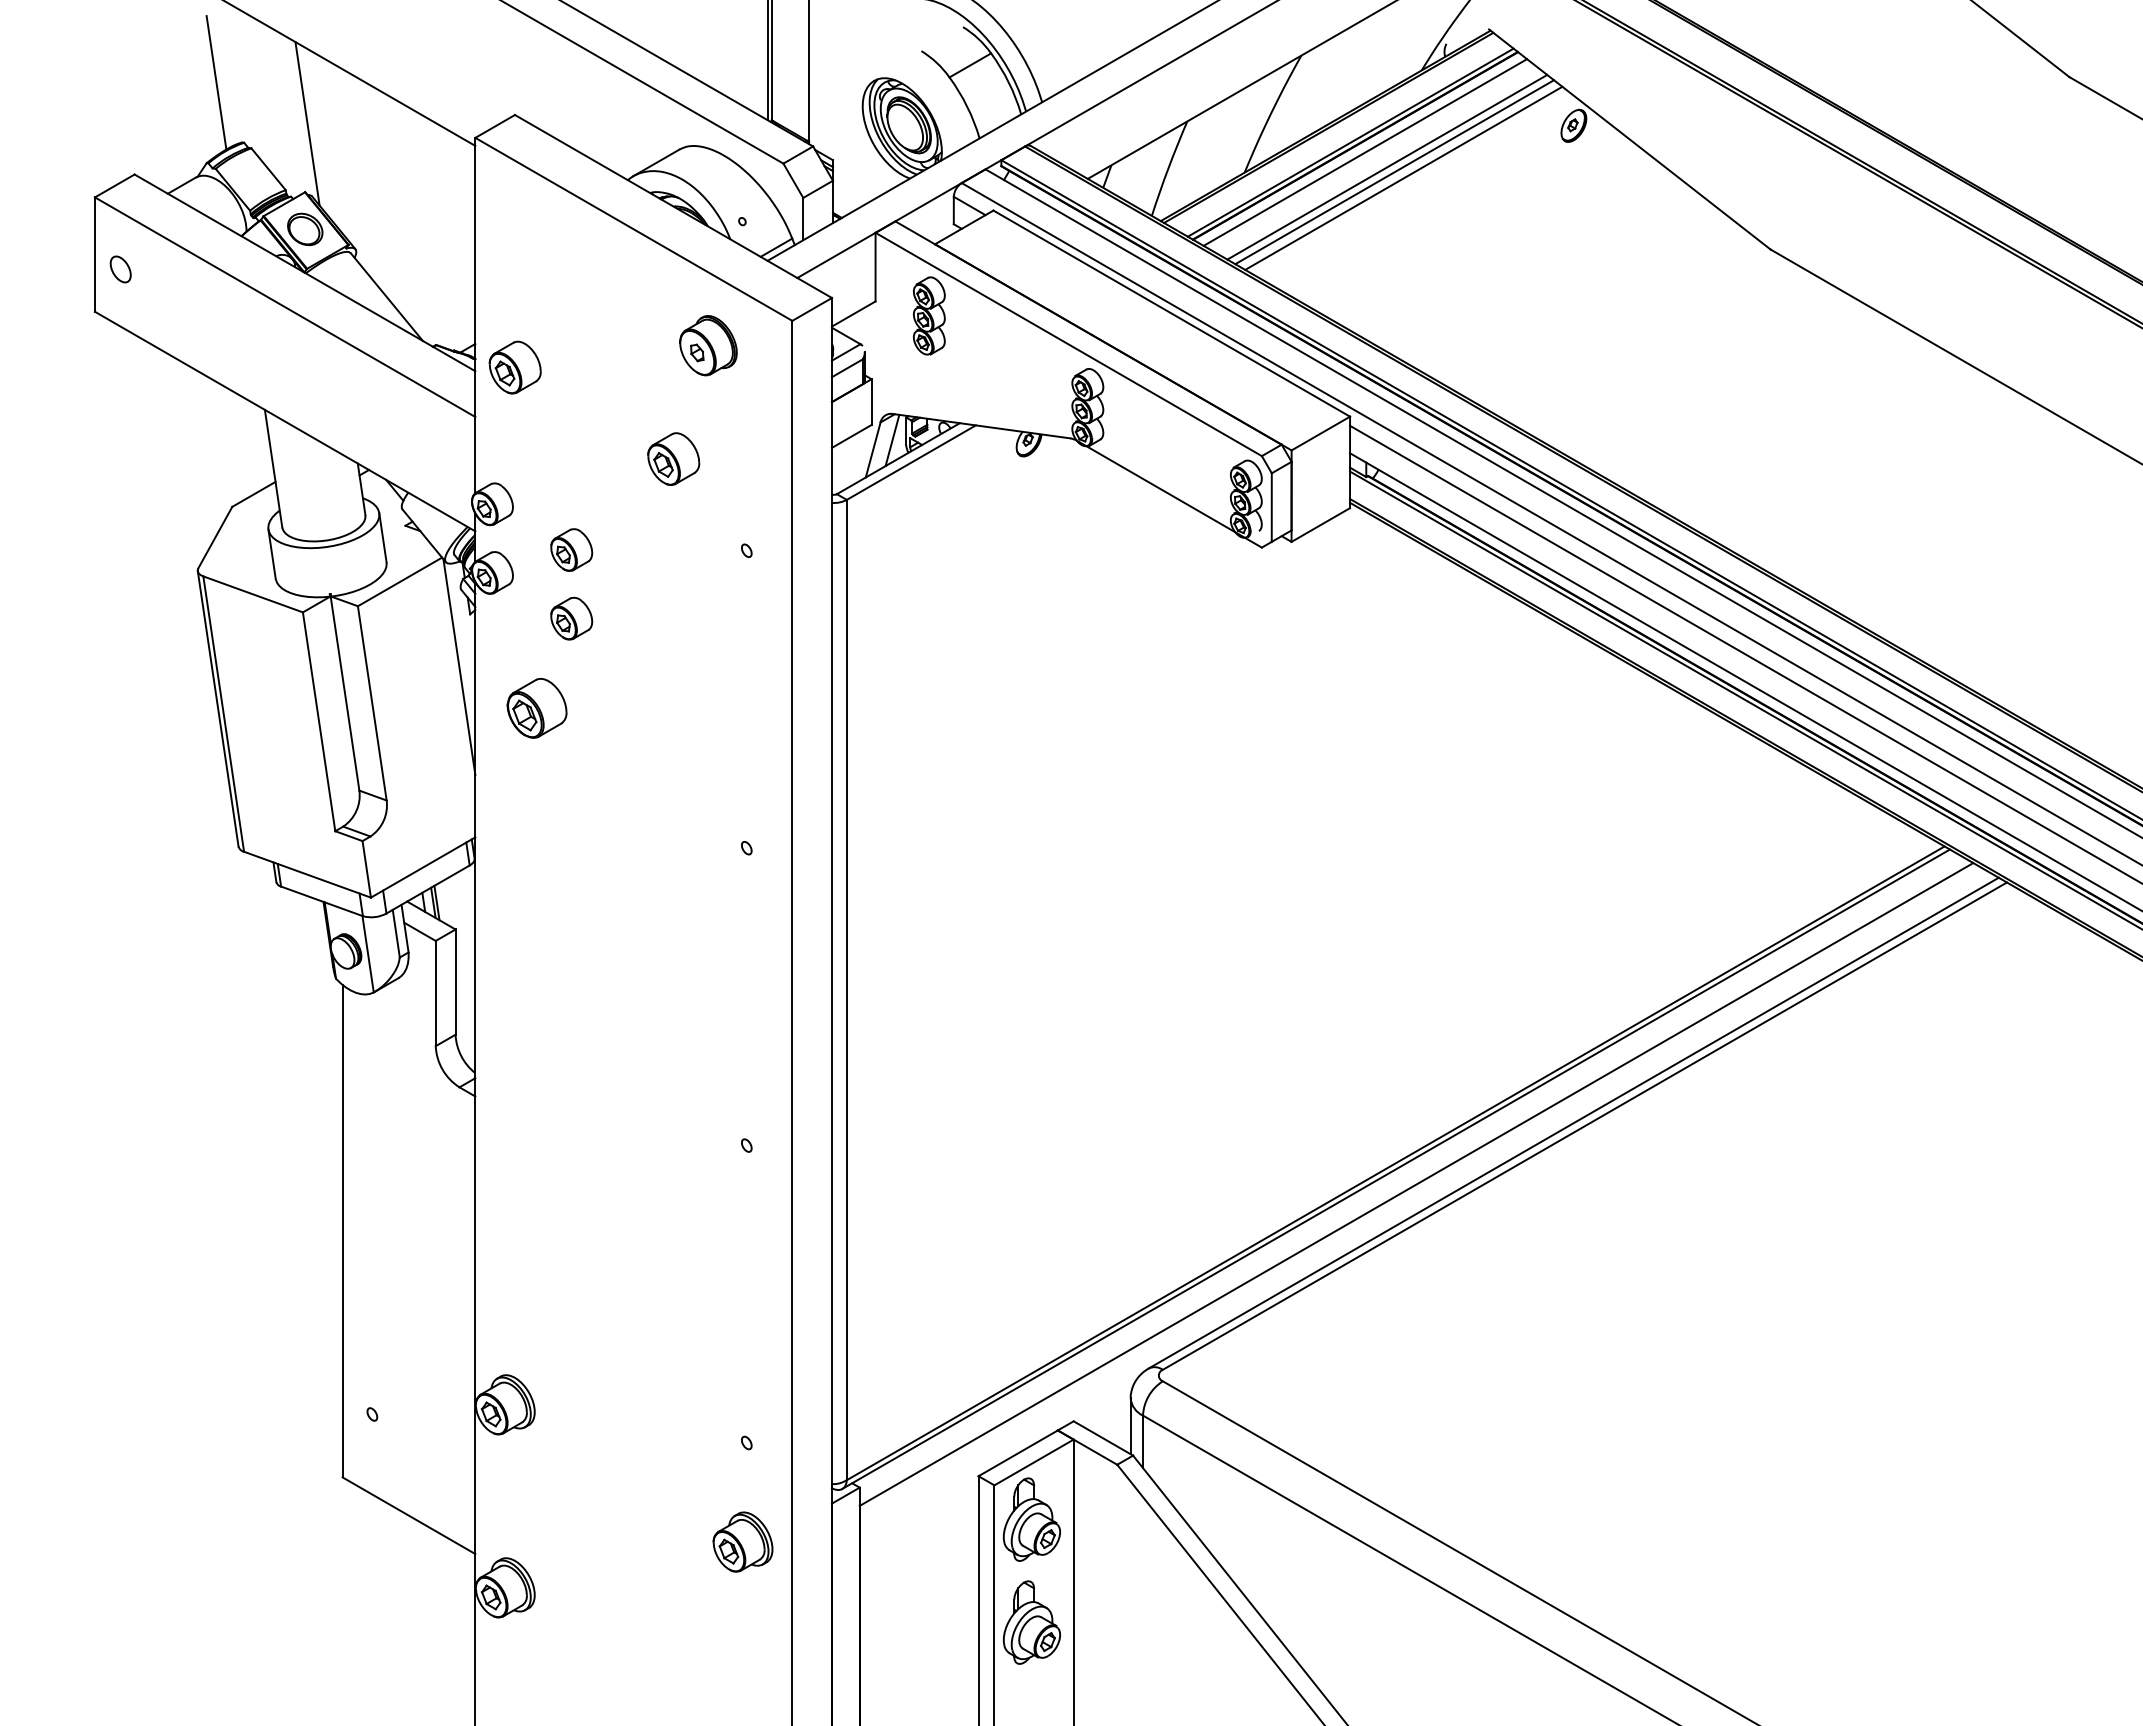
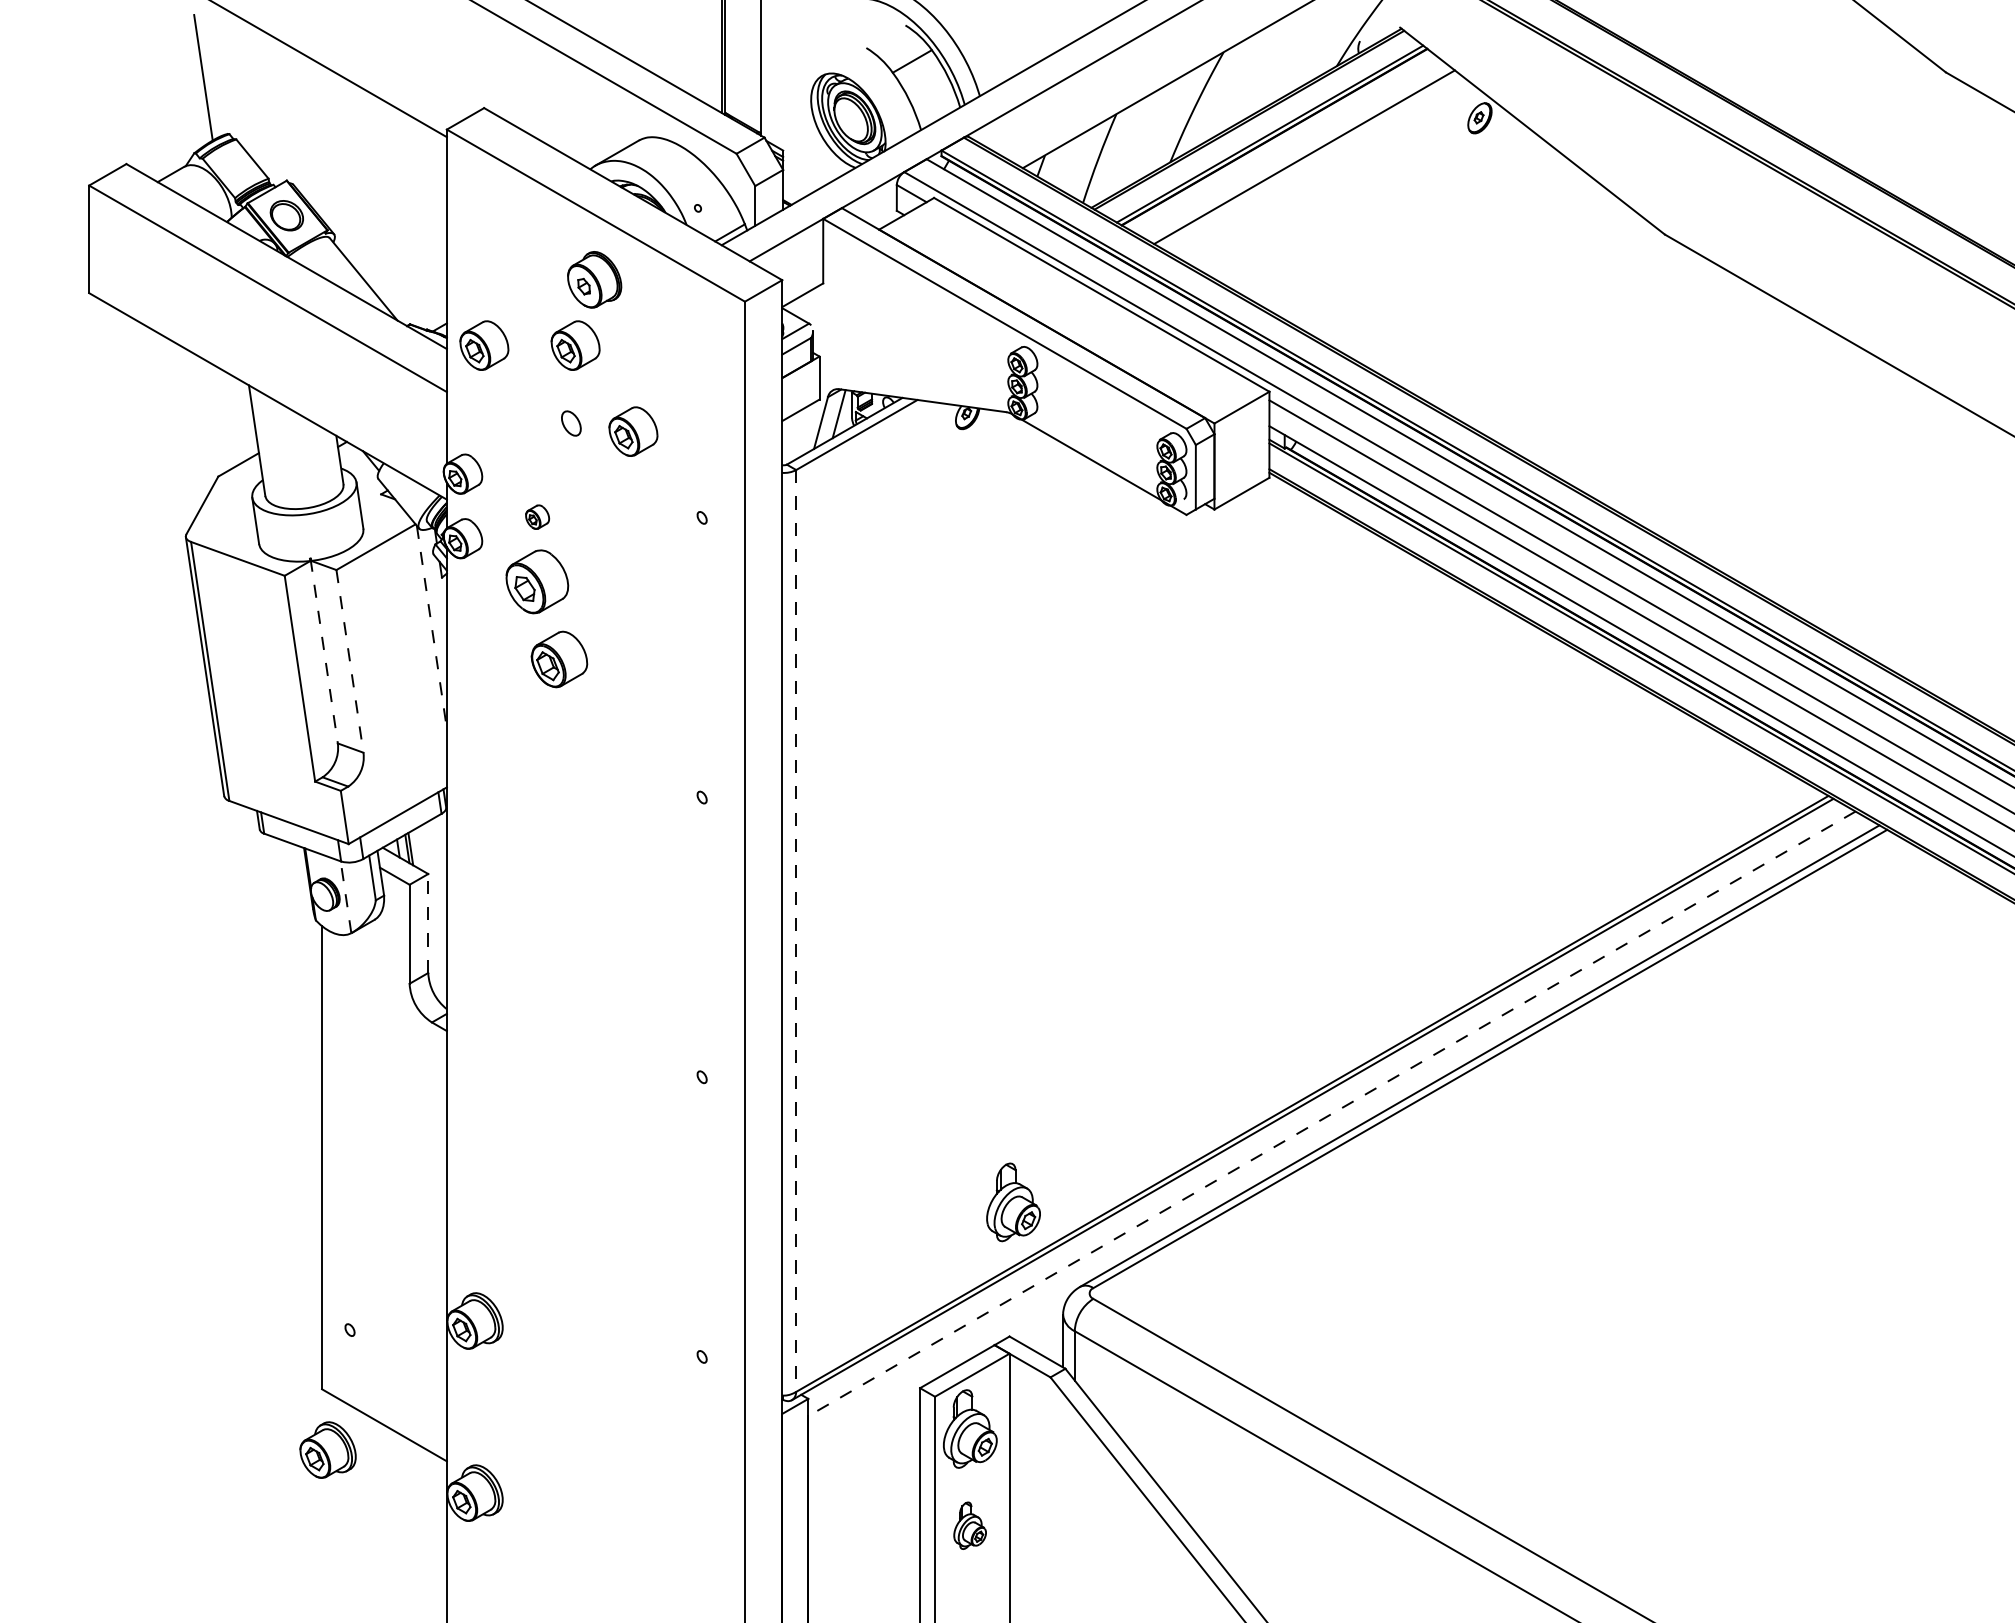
line: (307, 123) -> (289, 116), removed
line: (1365, 152) -> (1283, 143), removed
line: (1394, 172) -> (1311, 162), removed
line: (1403, 177) -> (1319, 166), removed
part: (120, 269) -> (571, 423), moved
part: (928, 315) -> (873, 296), removed
part: (708, 345) -> (594, 279), moved
part: (611, 367) -> (574, 345), added
part: (571, 549) -> (537, 516), size x0.6
part: (571, 618) -> (537, 581), size x1.6
line: (459, 667) -> (431, 627), solid -> dashed
line: (344, 692) -> (323, 651), solid -> dashed
line: (372, 703) -> (350, 661), solid -> dashed
part: (536, 707) -> (558, 658), moved
line: (368, 954) -> (346, 897), solid -> dashed
line: (455, 982) -> (428, 923), solid -> dashed
line: (846, 990) -> (795, 931), solid -> dashed
line: (1416, 1184) -> (1331, 1113), solid -> dashed
part: (1077, 1278) -> (1013, 1202), added
part: (742, 1541) -> (327, 1449), moved
part: (1031, 1622) -> (969, 1525), size x0.6

